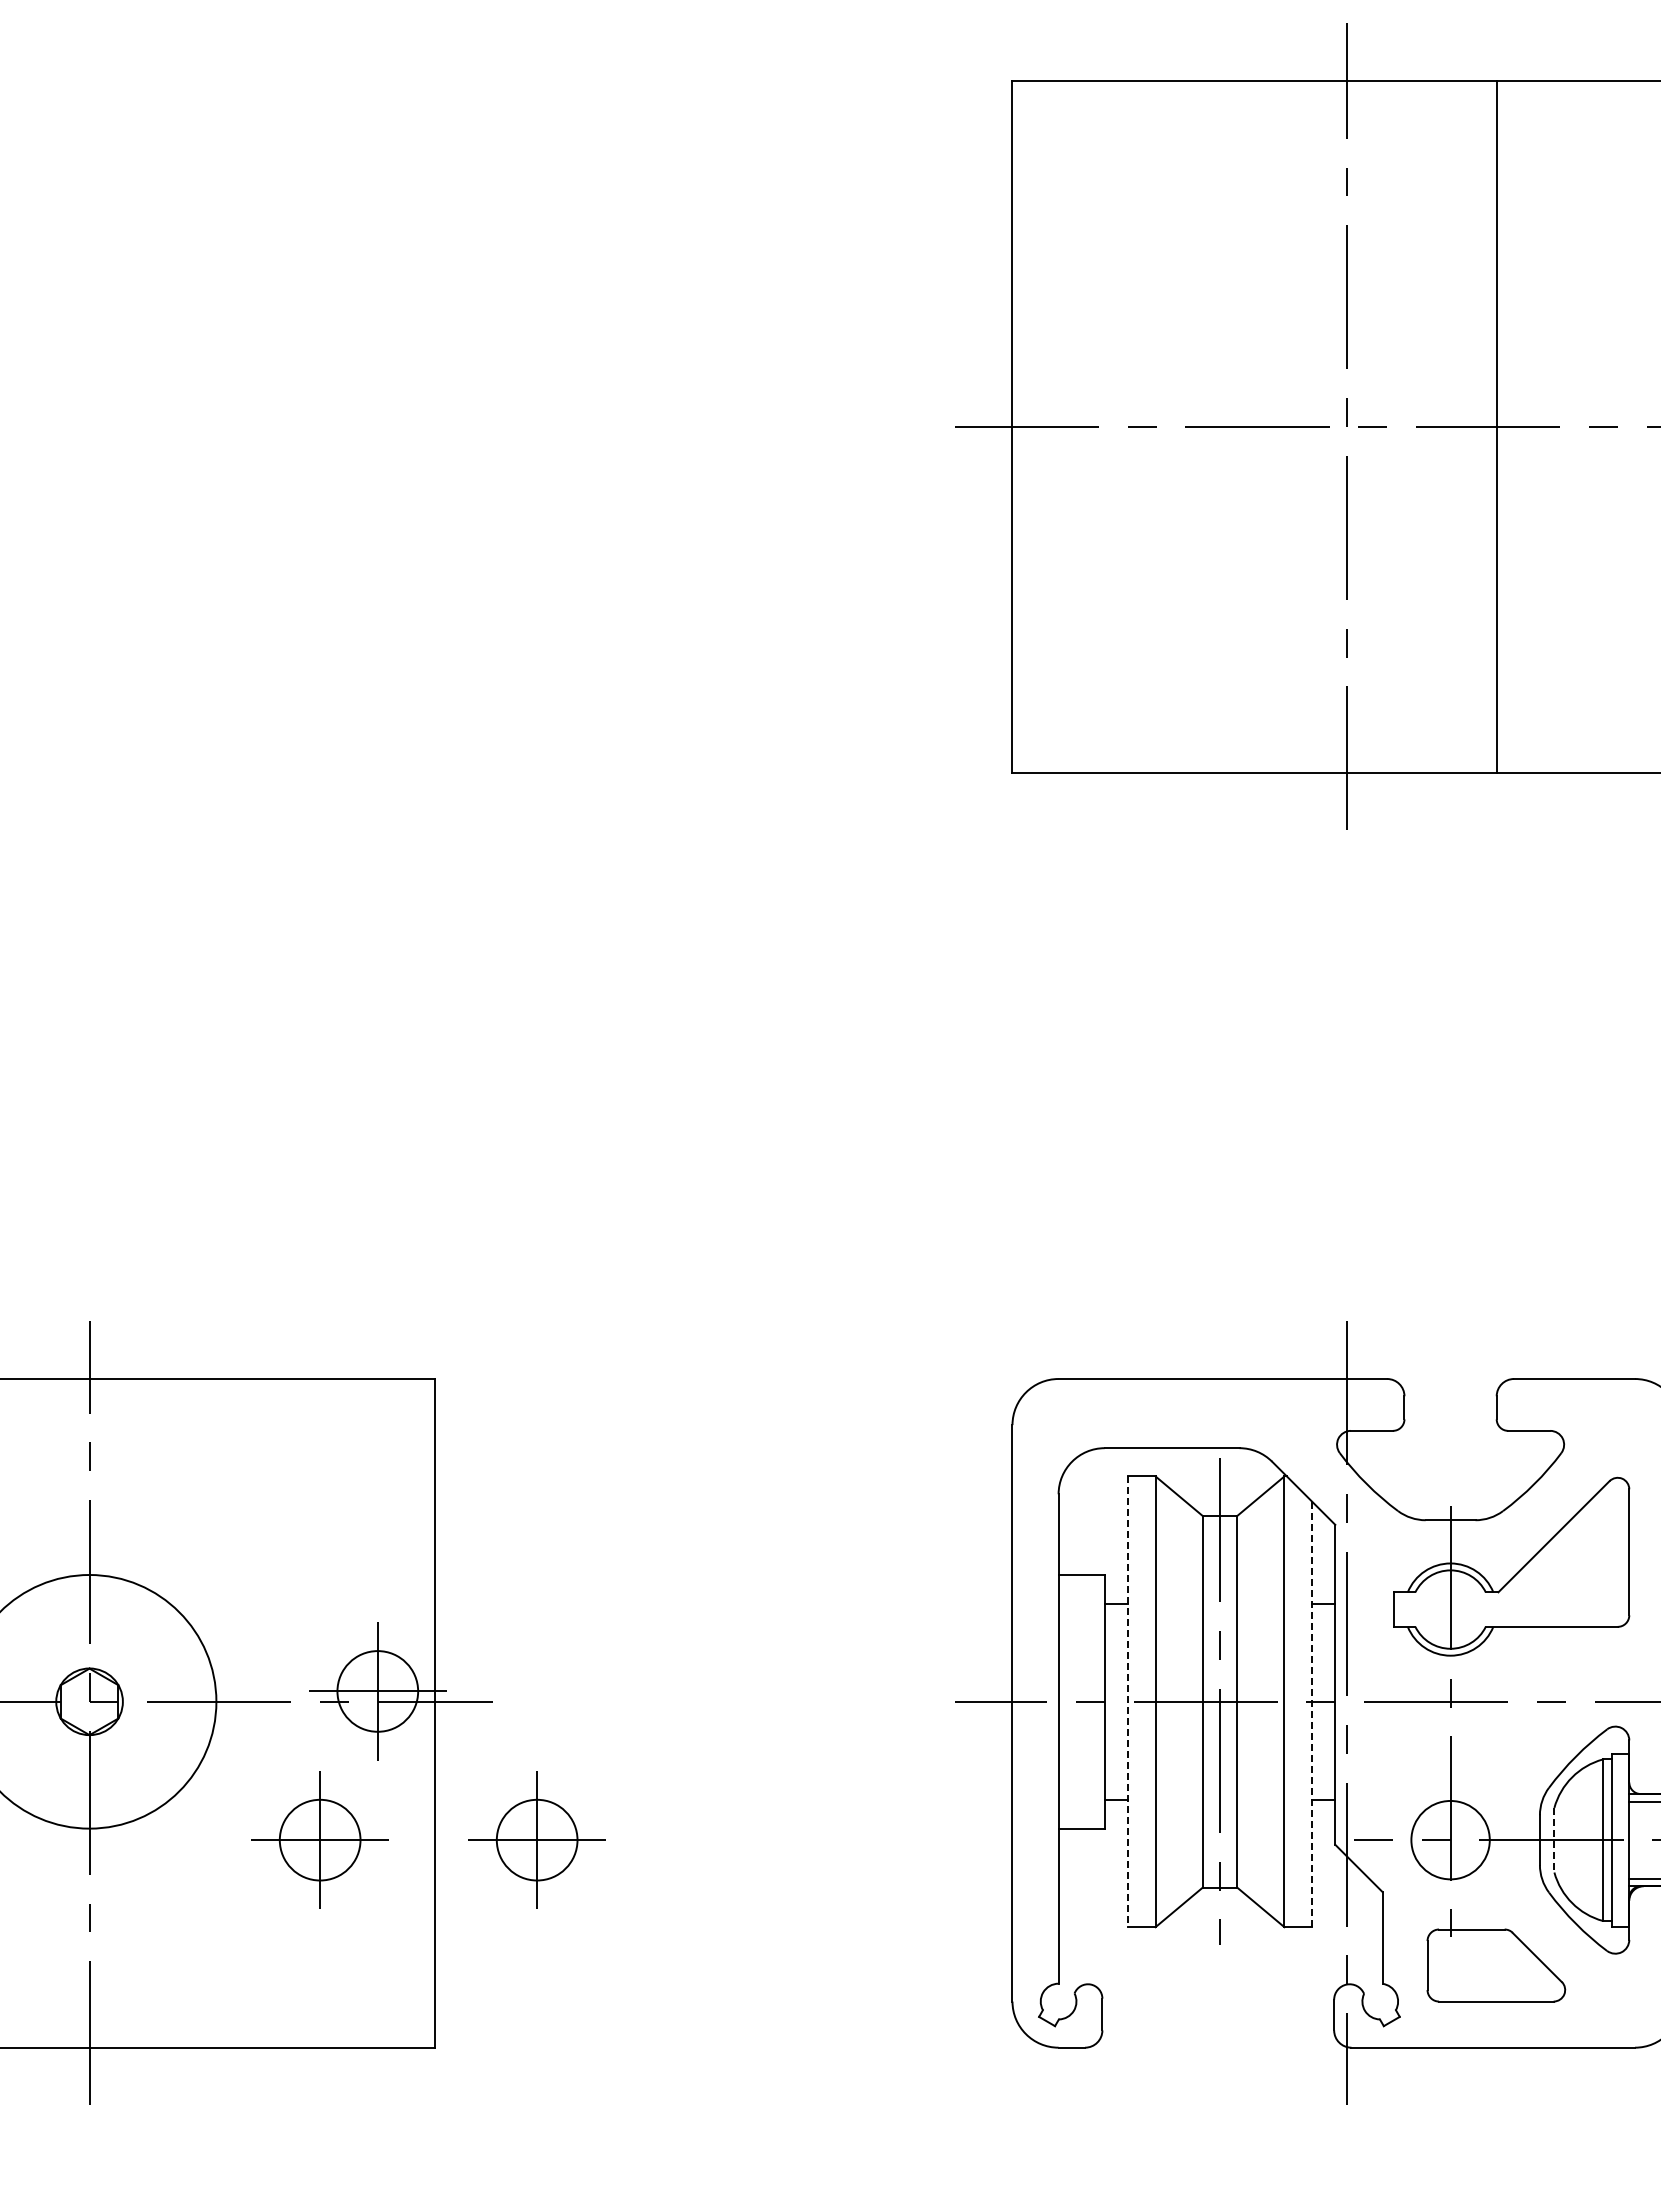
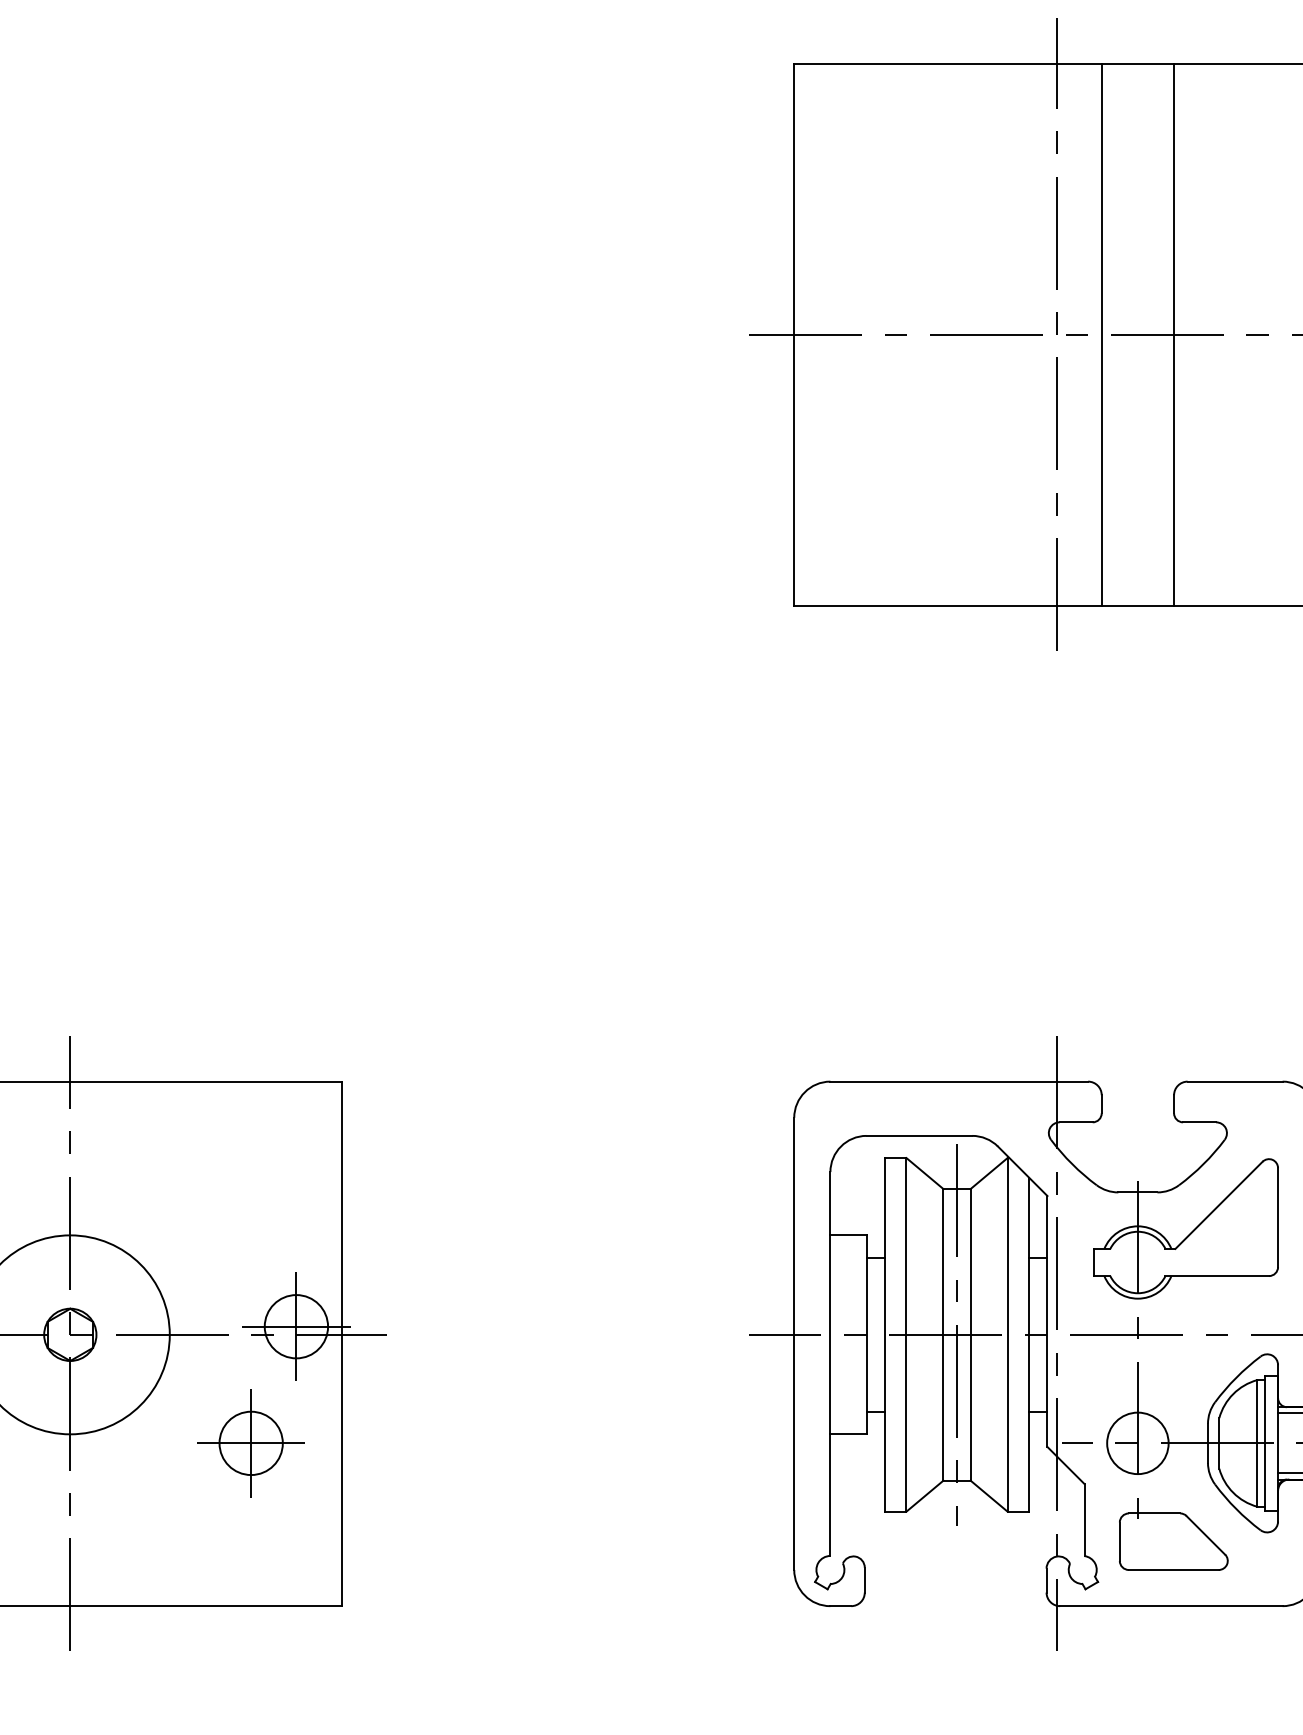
line: (1404, 426) -> (1101, 334), added
line: (1127, 1702) -> (884, 1335), dashed -> solid
line: (1312, 1714) -> (1029, 1344), dashed -> solid
part: (536, 1839) -> (420, 1442), removed
line: (1554, 1840) -> (1219, 1443), dashed -> solid

